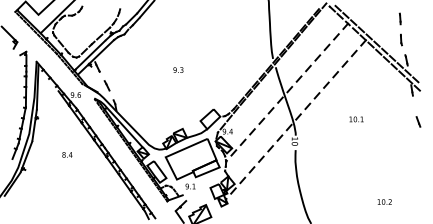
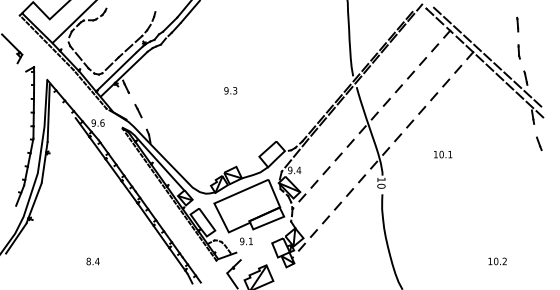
text: (356, 119) -> (443, 154), moved
line: (418, 121) -> (539, 143), moved
text: (66, 154) -> (92, 261), moved

